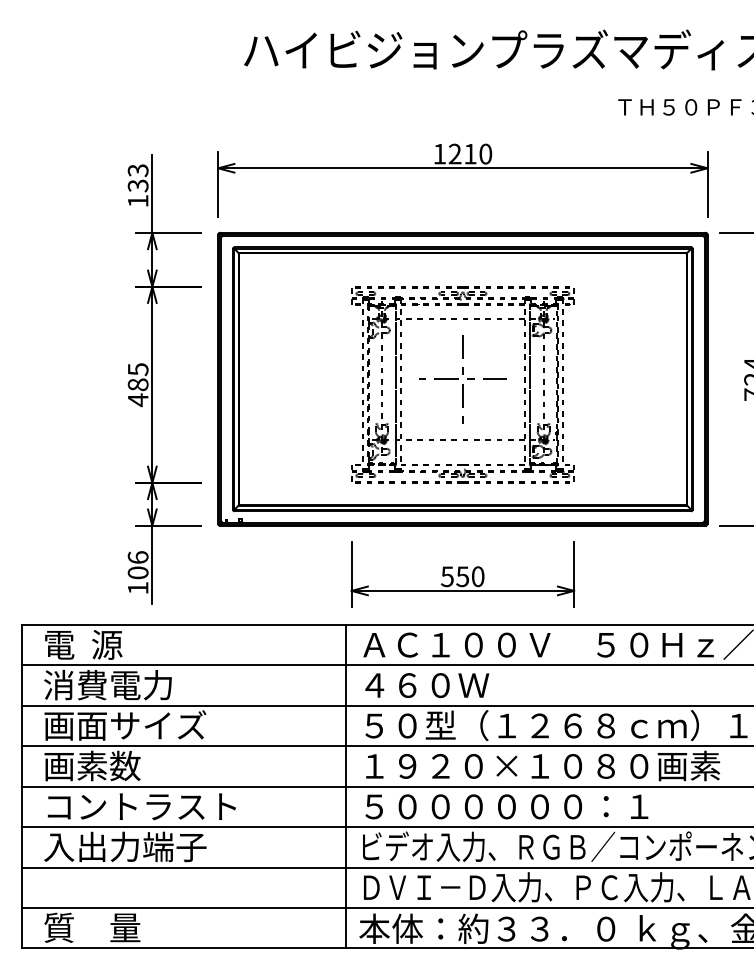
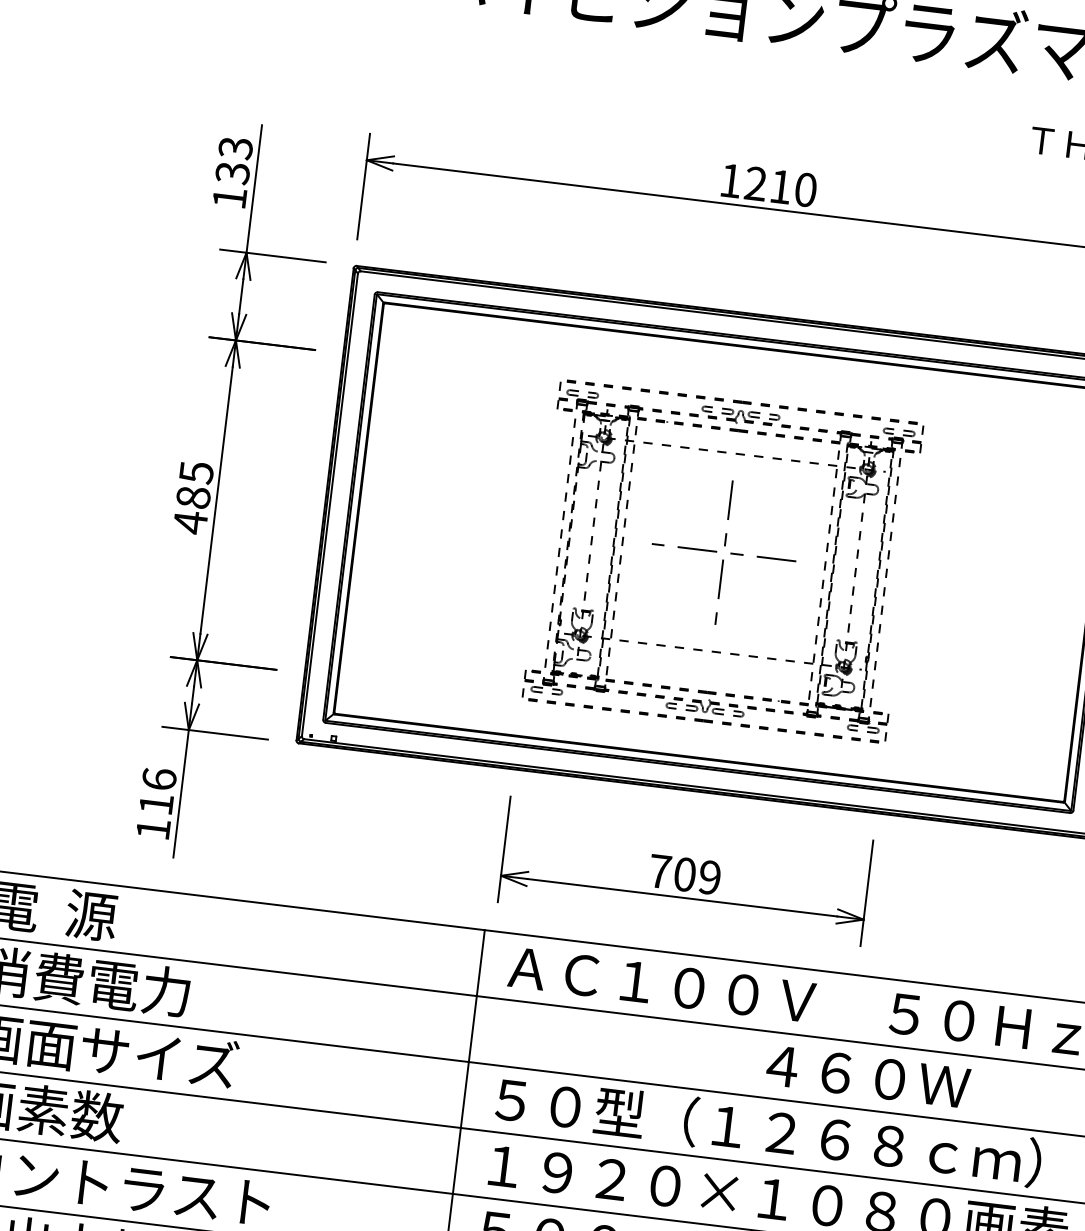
text: (137, 572) -> (155, 803), 106 -> 116
text: (462, 576) -> (684, 874), 550 -> 709
text: (427, 685) -> (868, 1076), moved

